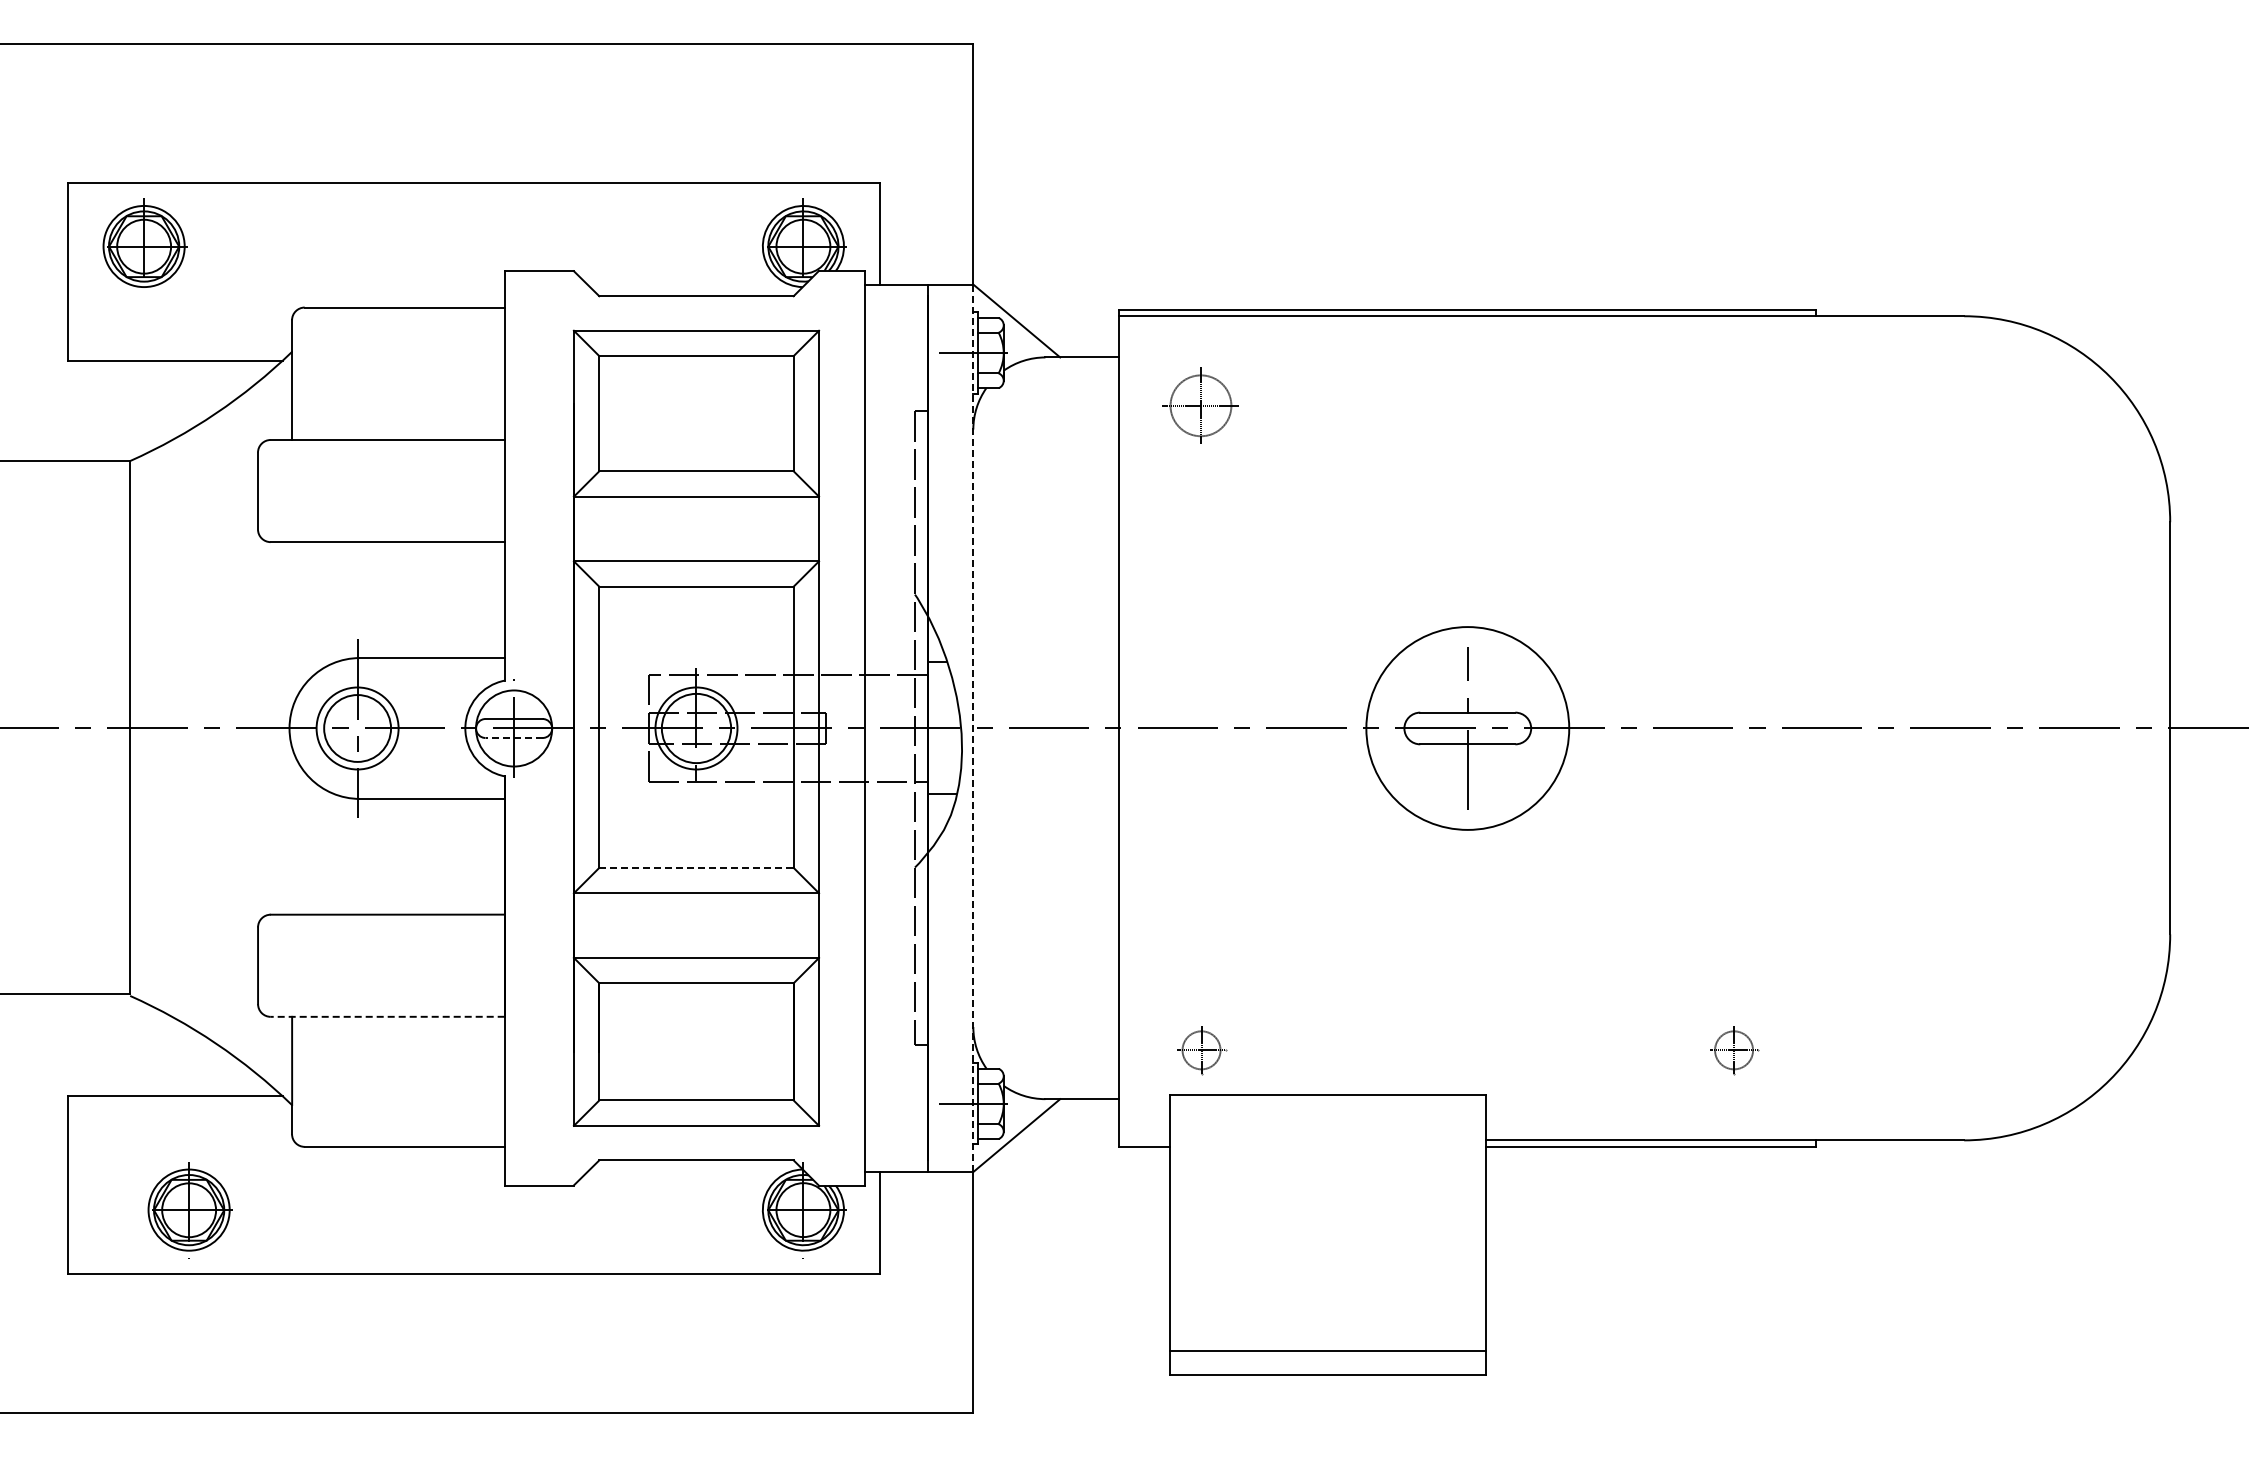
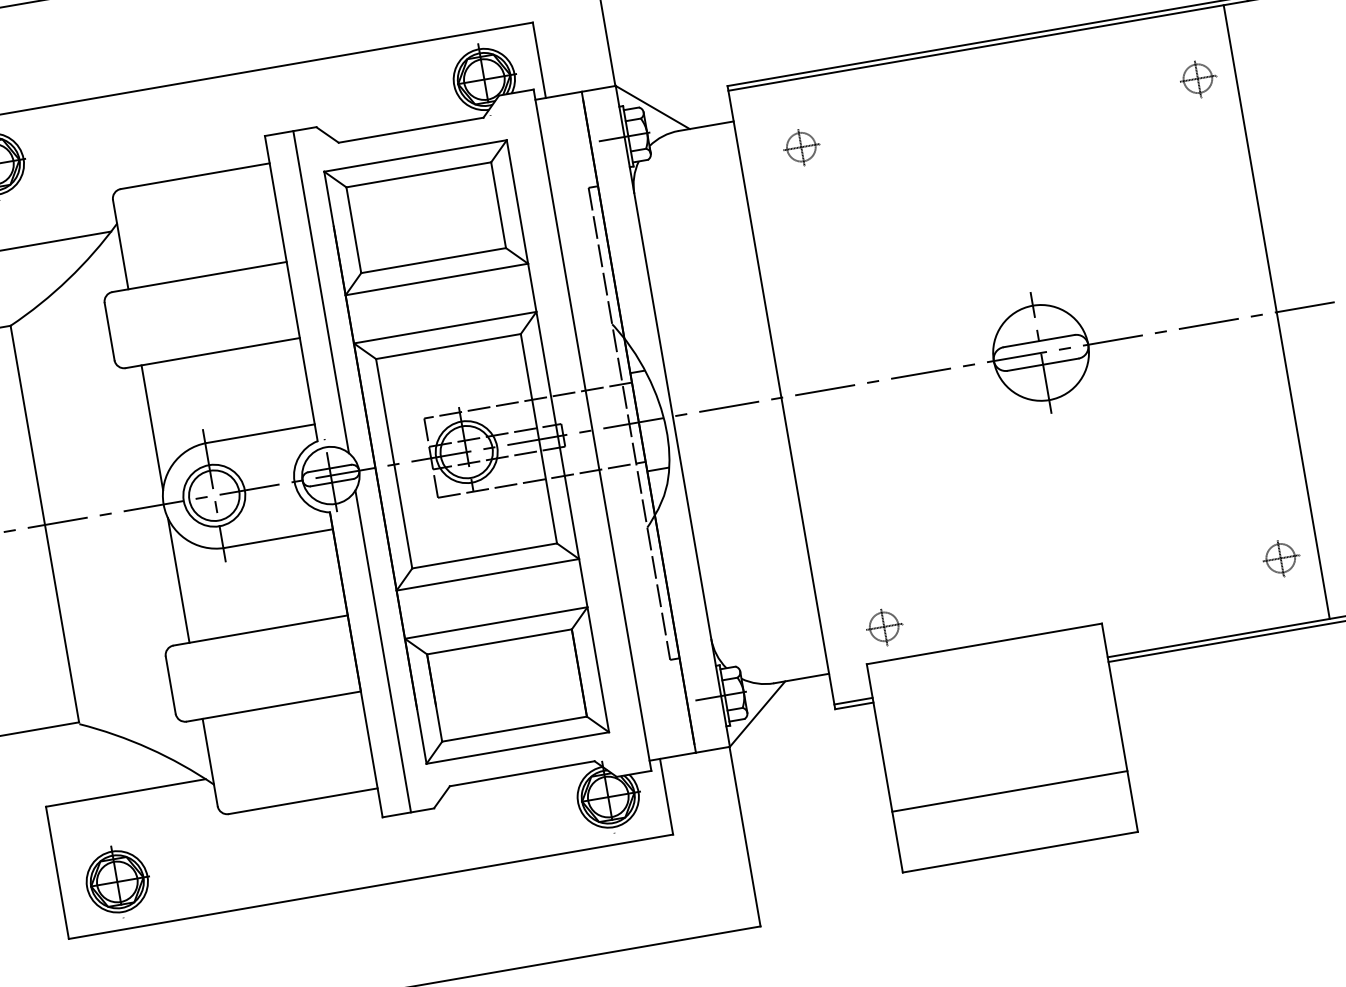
part: (1202, 406) -> (802, 147), size x0.62
part: (1734, 406) -> (1198, 78), added
line: (542, 486) -> (320, 291), added
line: (292, 625) -> (152, 427), added
line: (973, 728) -> (672, 416), dashed -> solid
circle: (1467, 728) -> (1040, 352), size x0.62
line: (1784, 728) -> (1276, 312), added
line: (514, 738) -> (332, 482), dashed -> solid
line: (292, 830) -> (178, 580), added
line: (696, 867) -> (484, 555), dashed -> solid
line: (542, 969) -> (383, 651), added
line: (387, 1016) -> (273, 706), dashed -> solid
line: (1144, 1140) -> (853, 701), added
part: (189, 1210) -> (117, 882), moved
line: (1328, 1351) -> (1010, 791), moved

